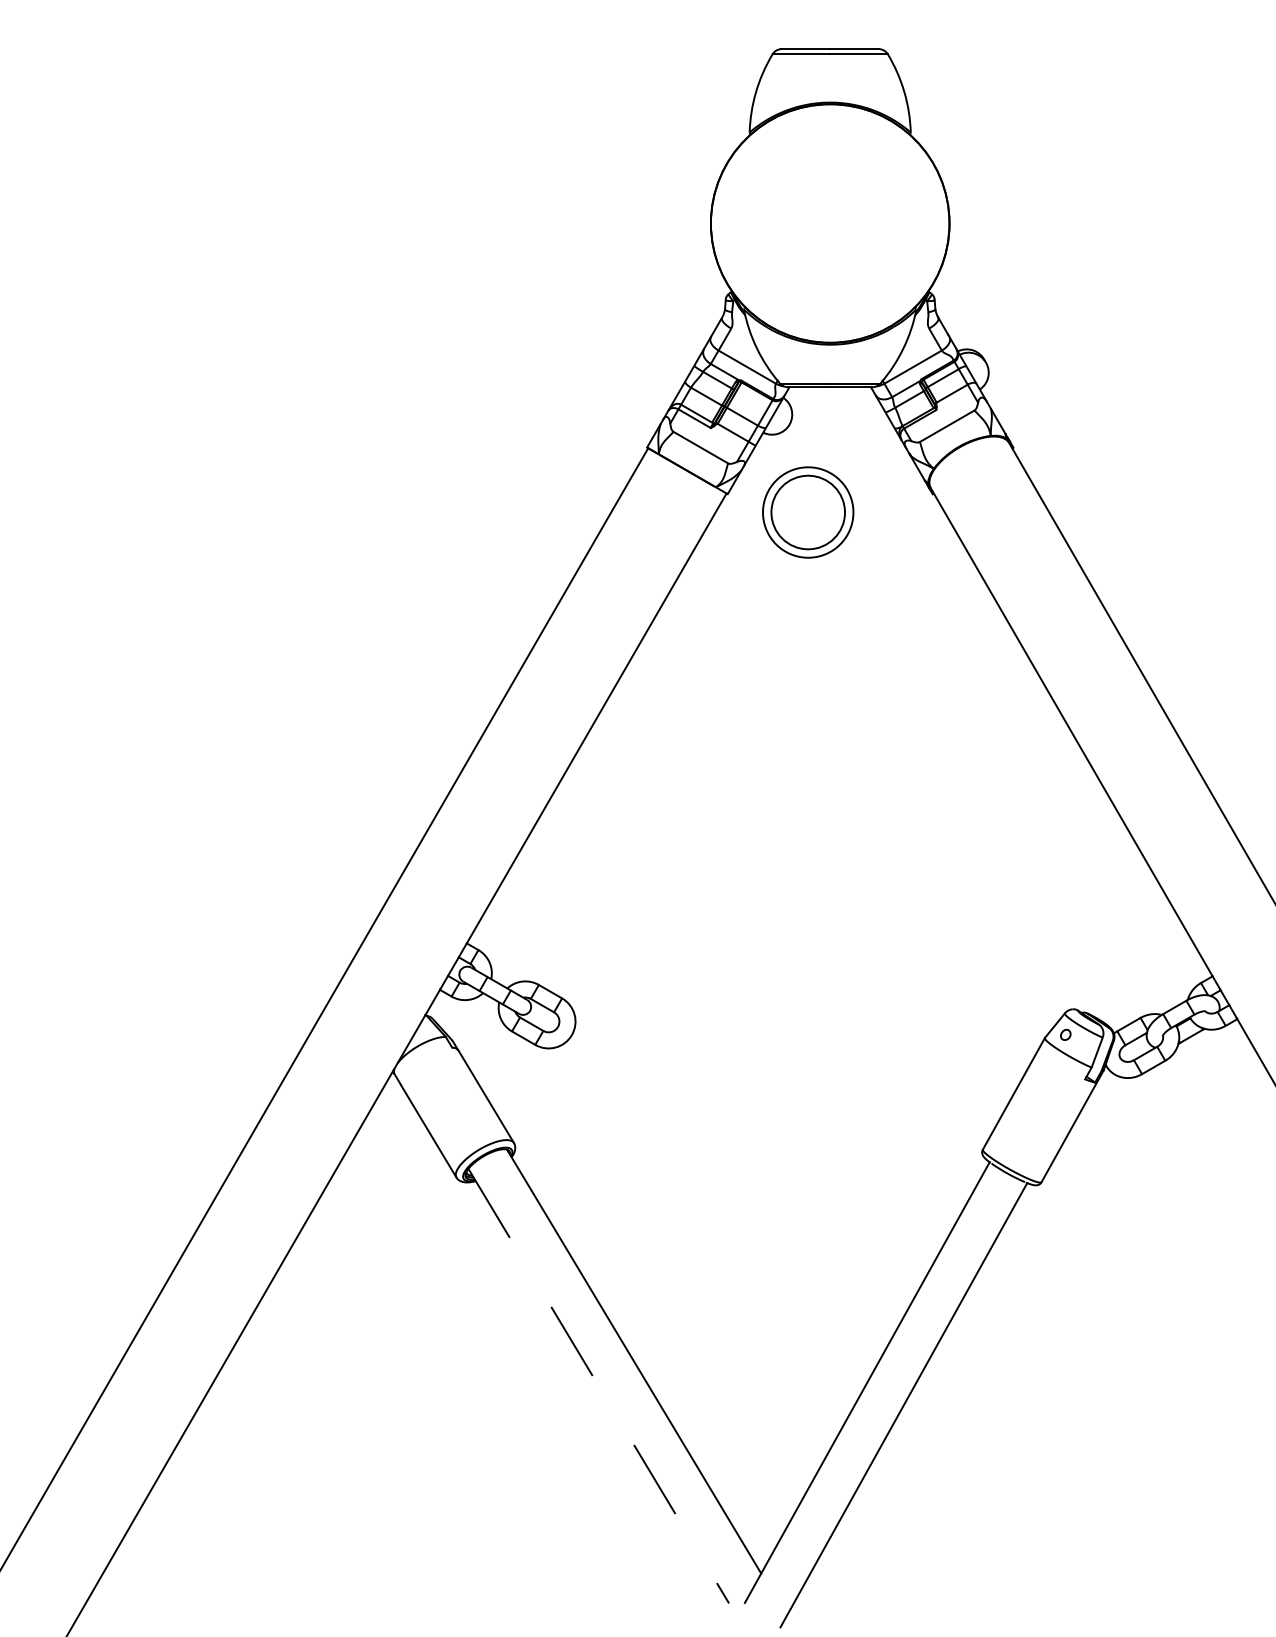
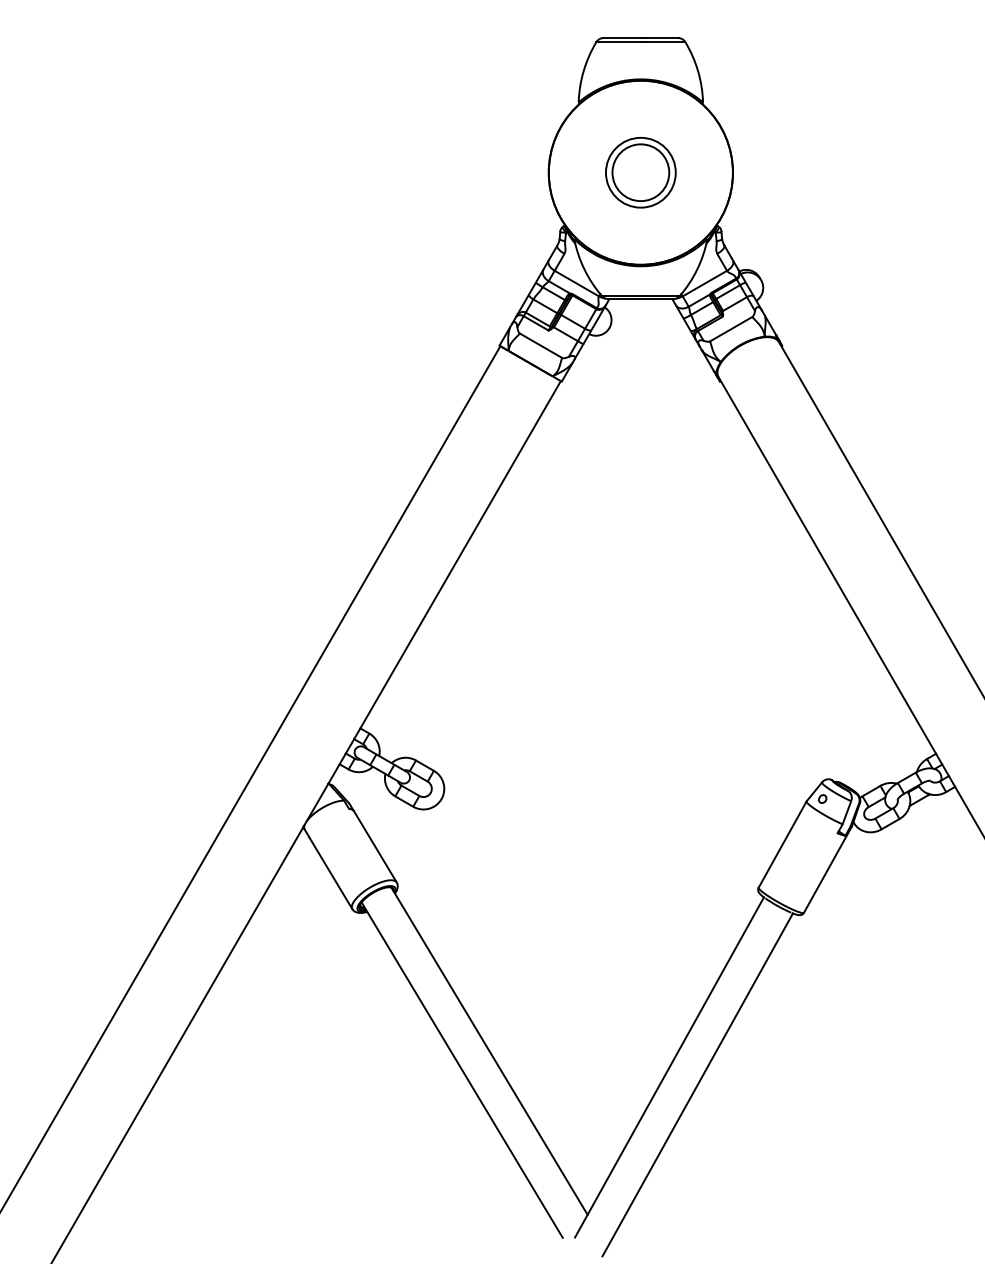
part: (808, 512) -> (641, 172), moved
line: (599, 1386) -> (462, 1070), dashed -> solid

